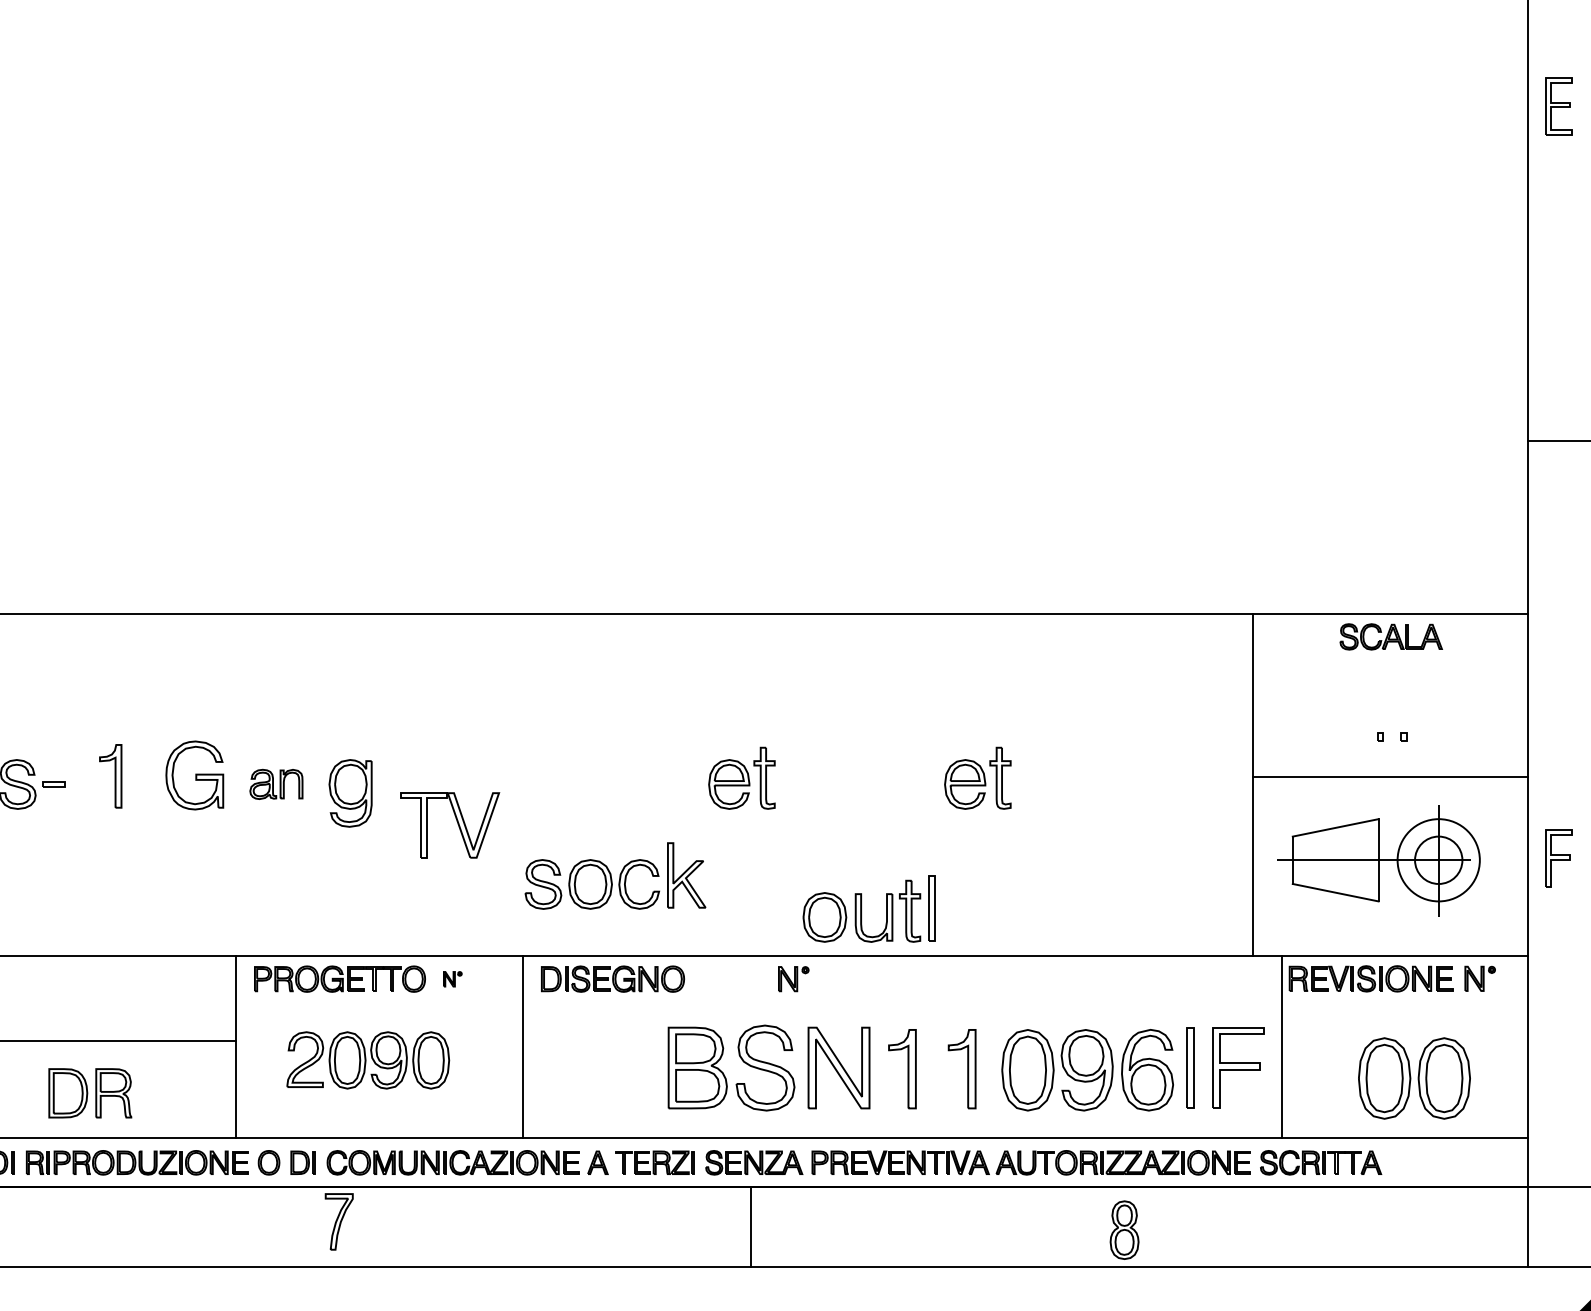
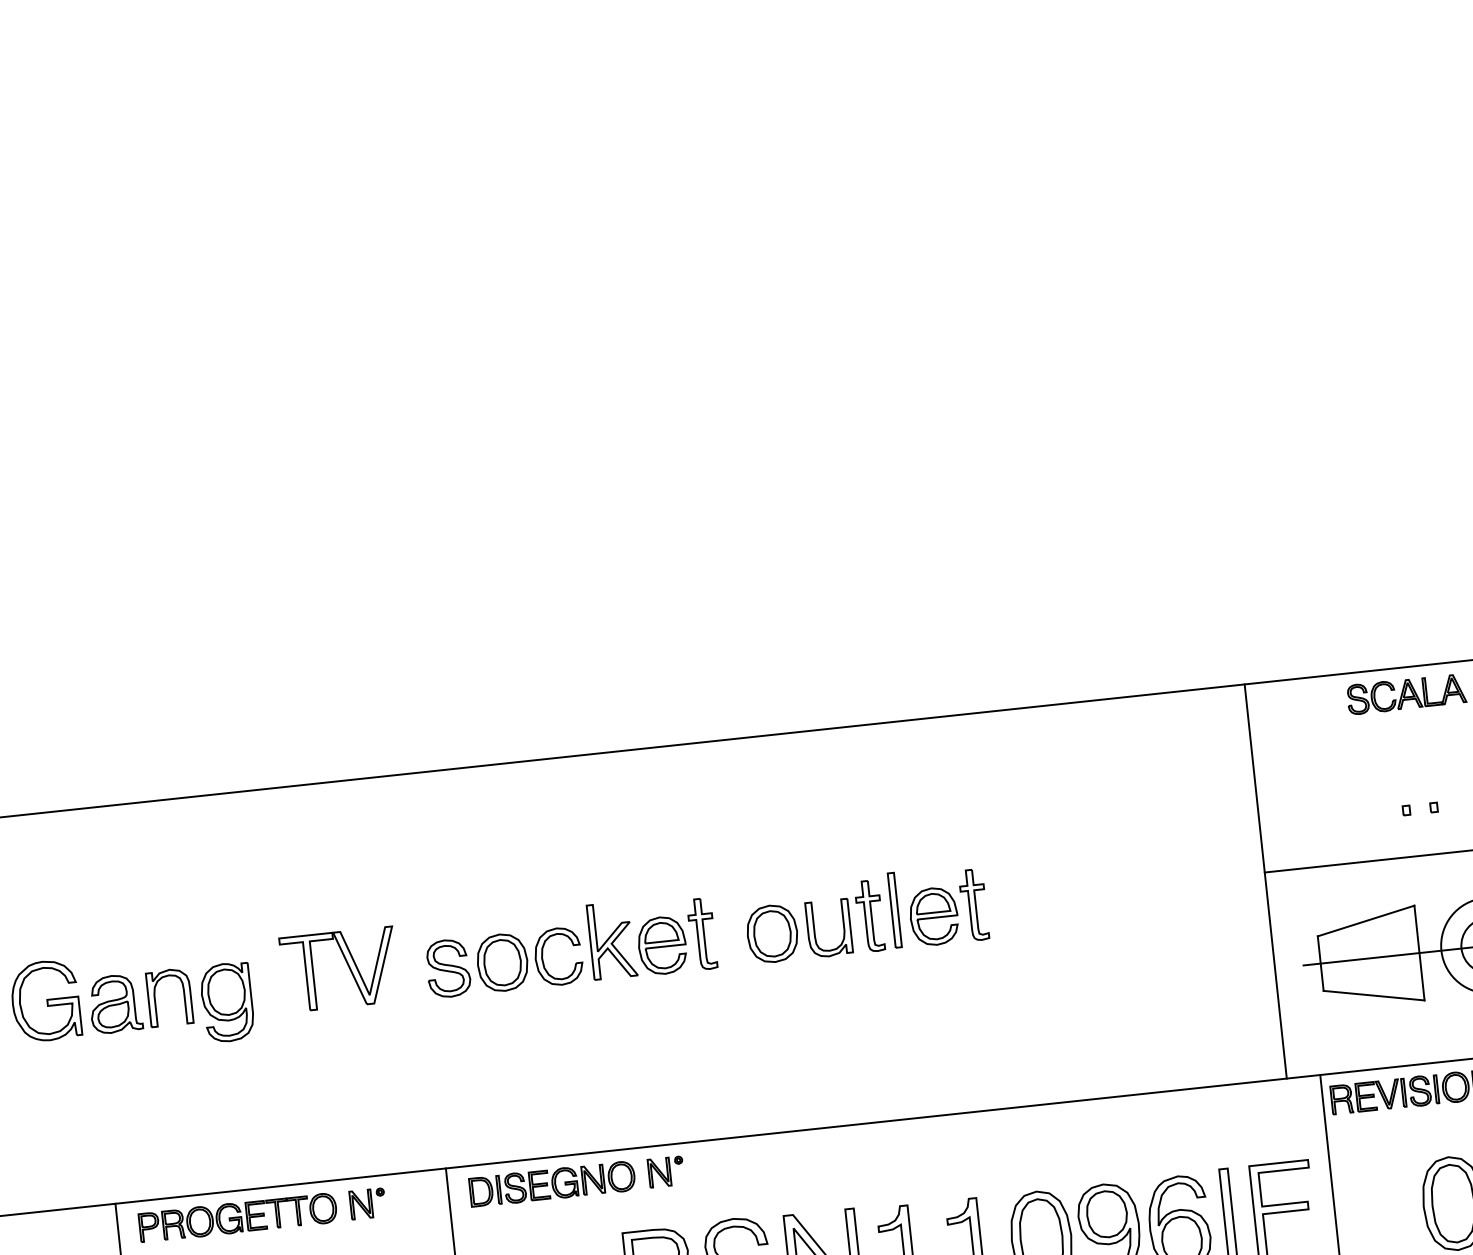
part: (276, 784) -> (140, 1001), size x1.67
part: (457, 824) -> (348, 967), moved
part: (615, 875) -> (530, 949), moved
part: (861, 908) -> (813, 919), moved
part: (452, 979) -> (367, 1204), size x1.67
part: (793, 979) -> (665, 1172), moved

